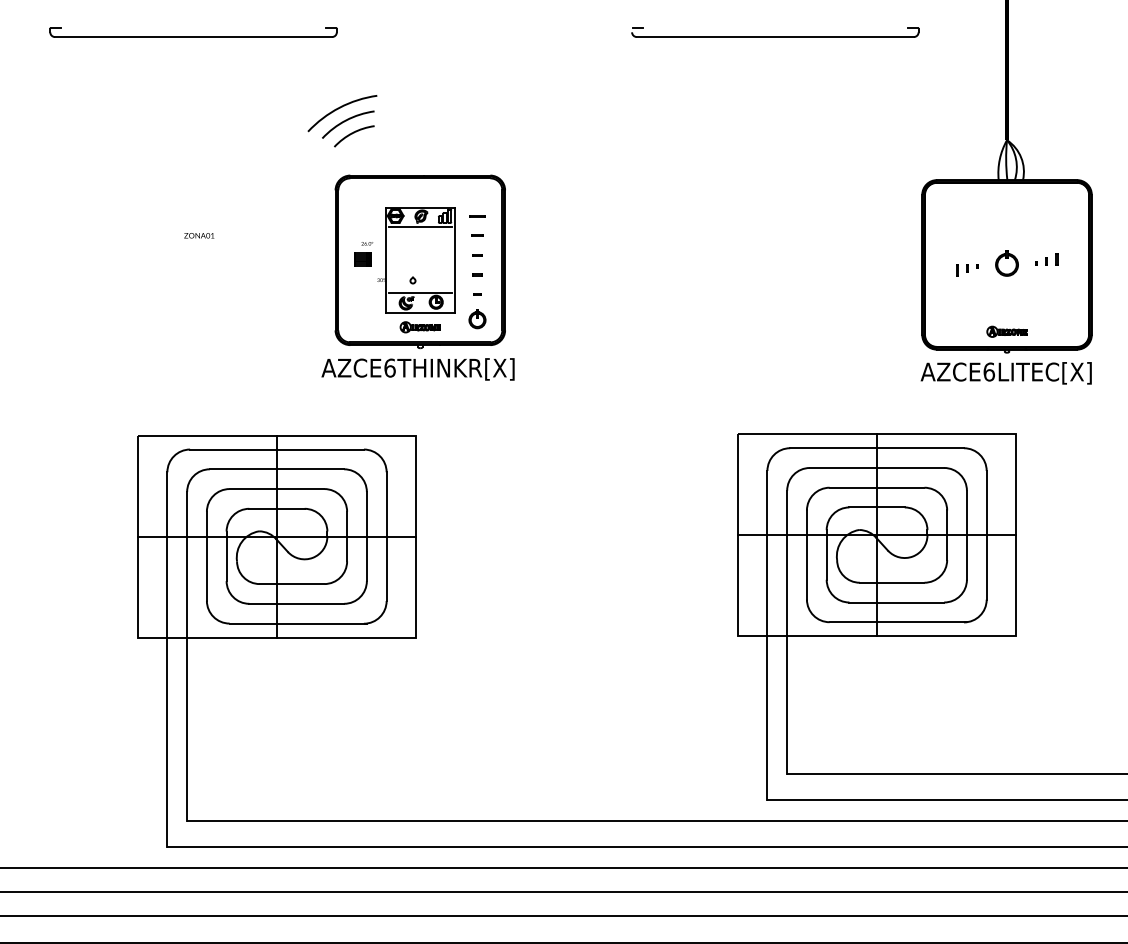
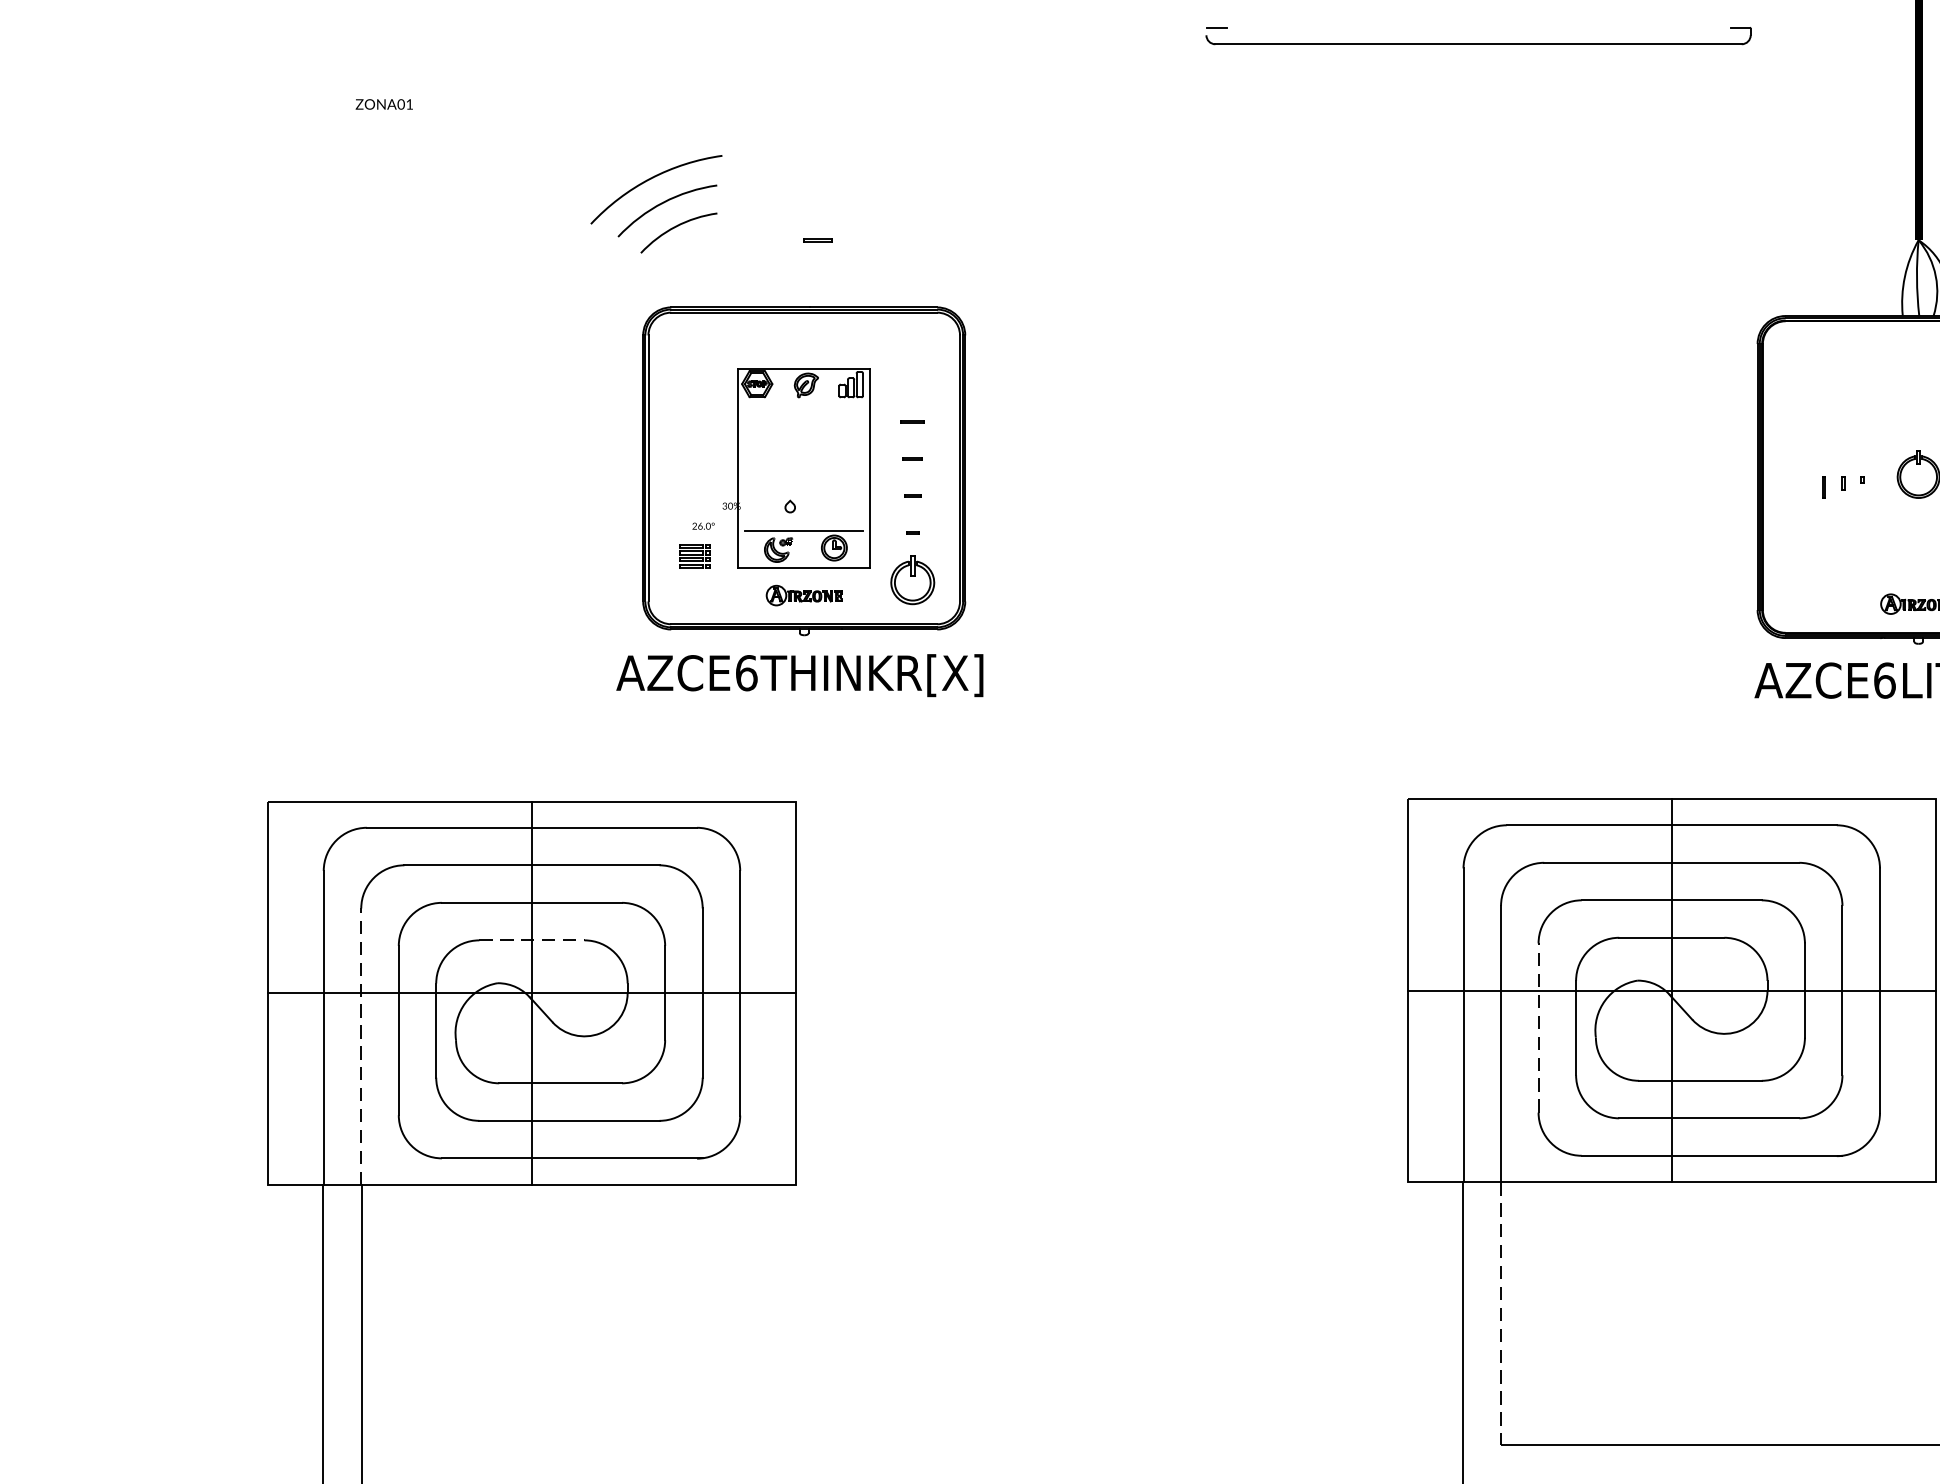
part: (193, 32) -> (373, 35), removed
line: (477, 216) -> (817, 240), moved
line: (420, 227) -> (804, 406), removed
text: (199, 235) -> (384, 103), moved
part: (363, 254) -> (696, 546), moved
part: (477, 319) -> (912, 580), size x1.4
line: (277, 508) -> (532, 939), solid -> dashed
line: (806, 554) -> (1537, 1027), solid -> dashed
line: (187, 564) -> (361, 1046), solid -> dashed
line: (787, 705) -> (1501, 1313), solid -> dashed

